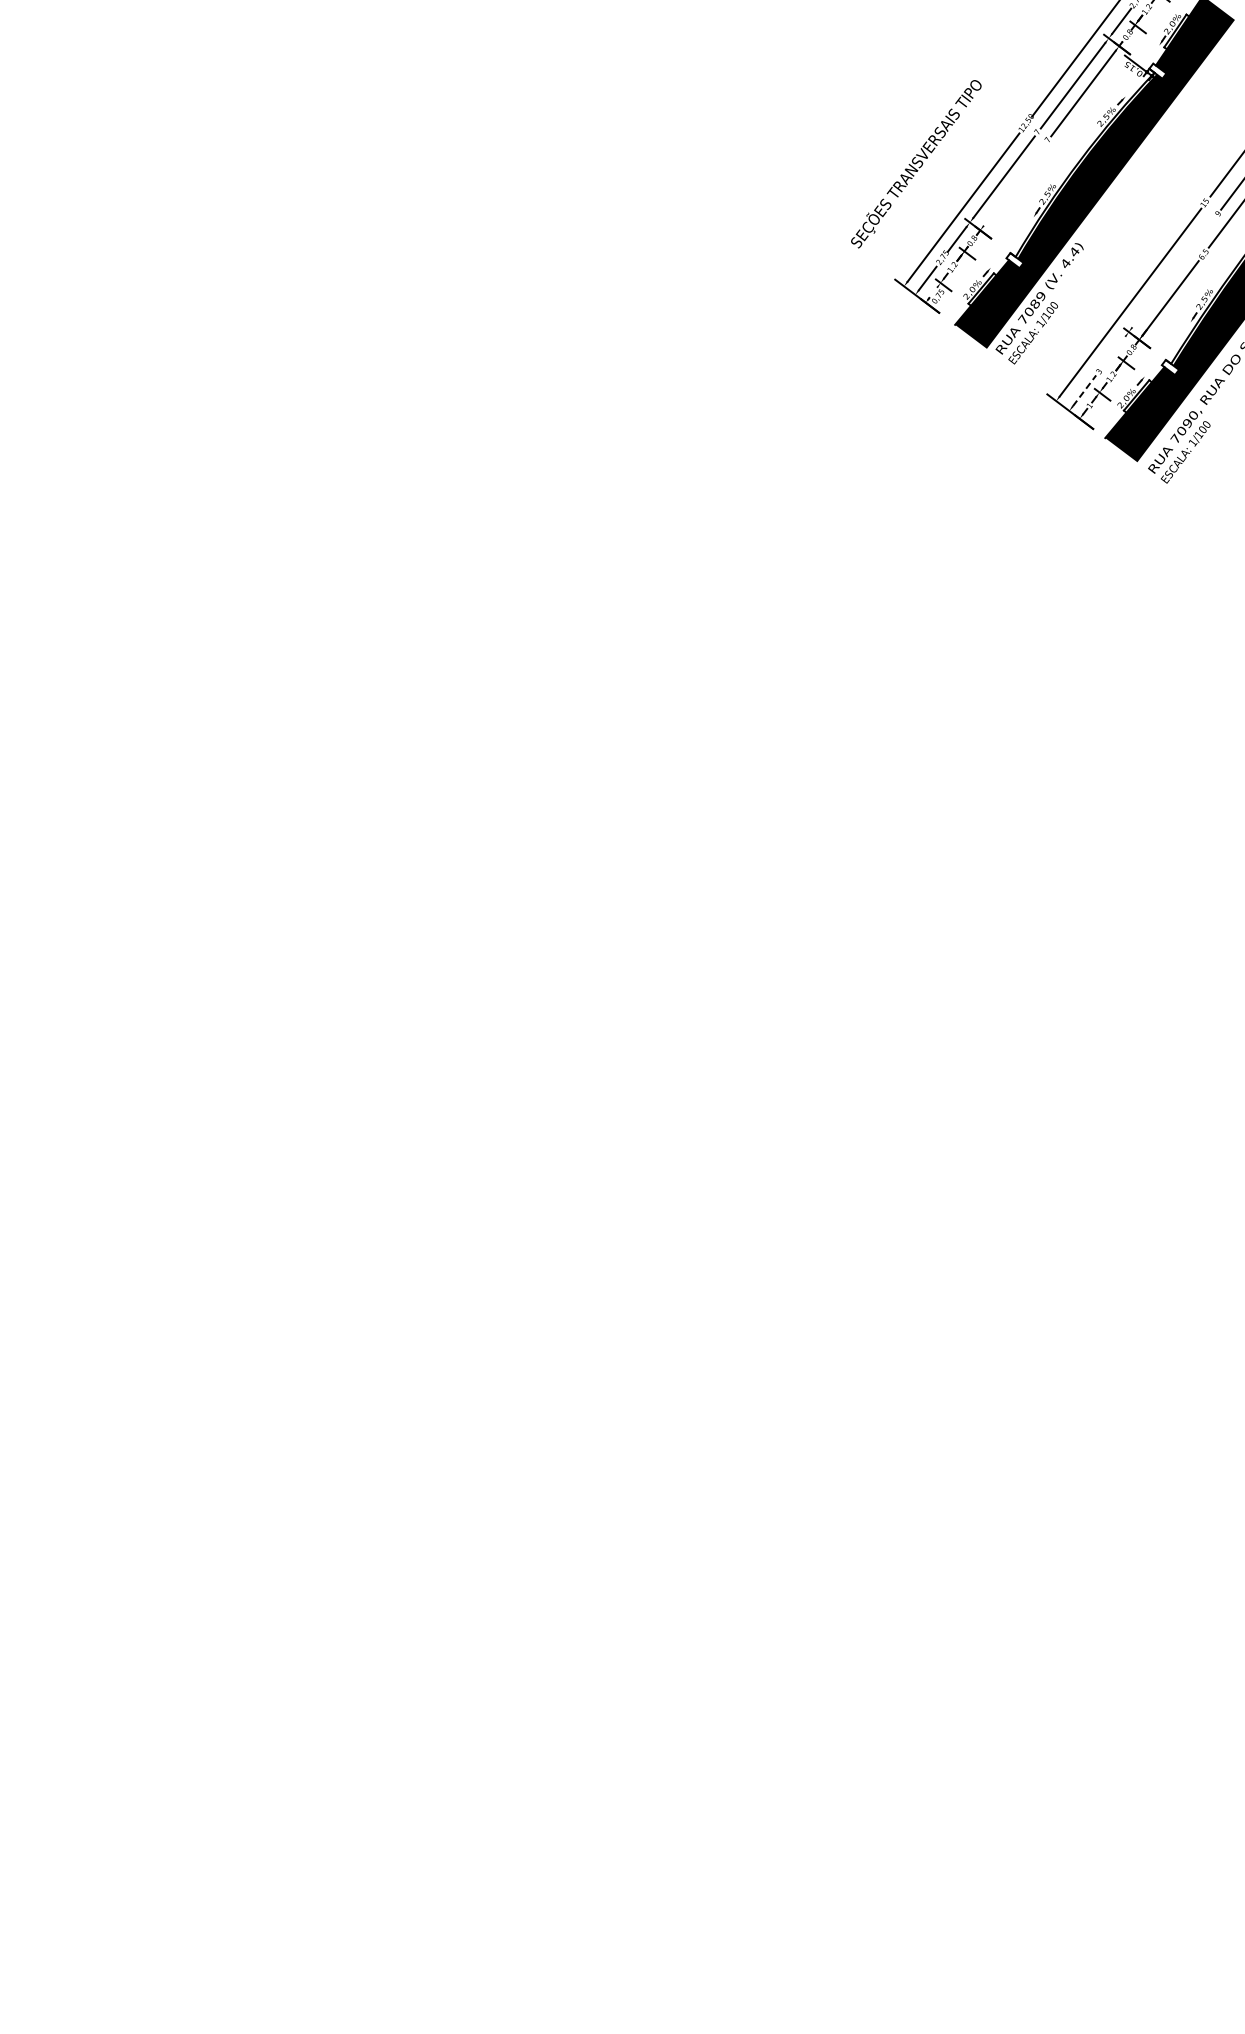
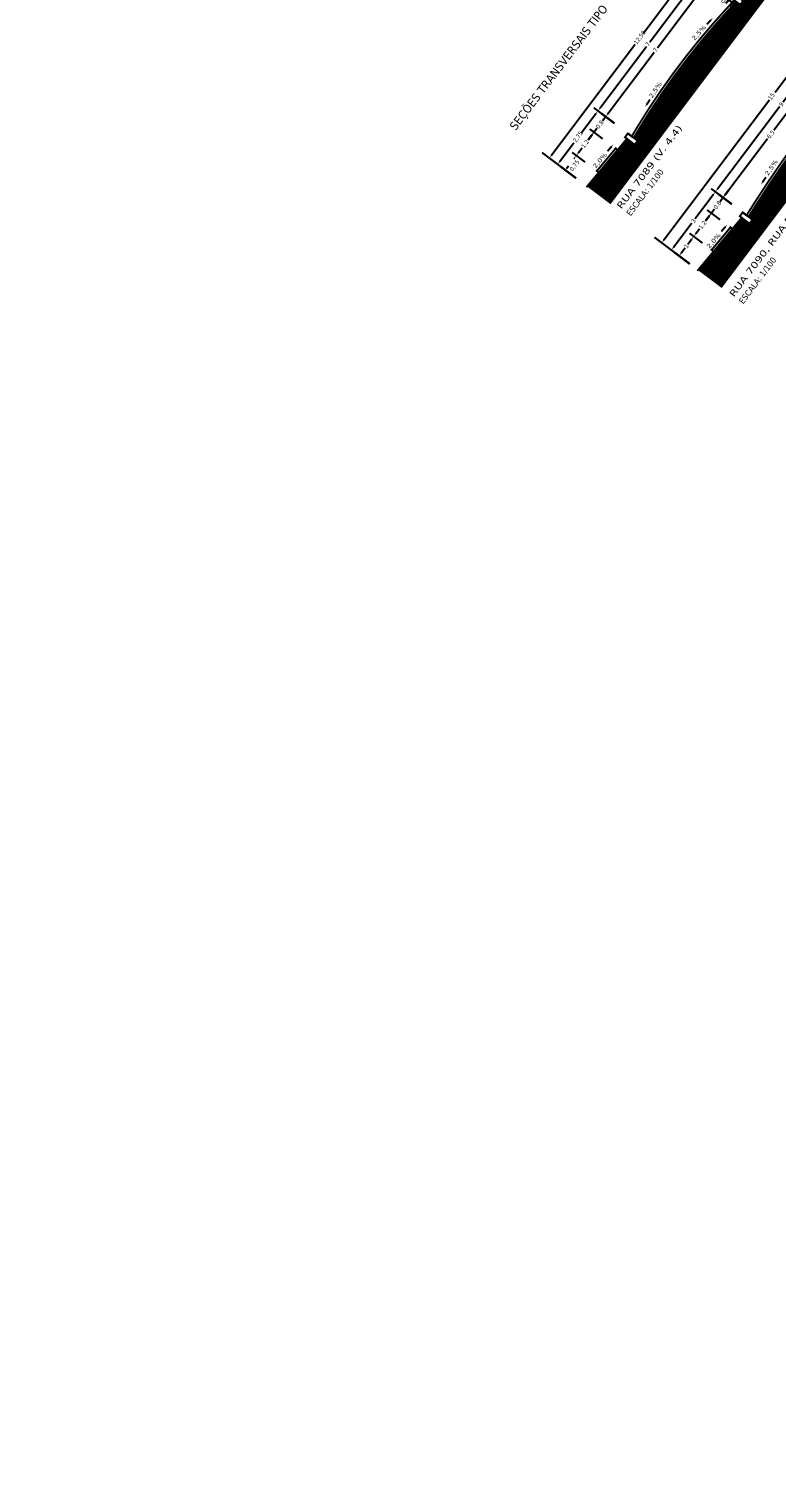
line: (1014, 184) -> (630, 82), added
line: (1173, 272) -> (748, 147), added
line: (1113, 351) -> (704, 206), added
line: (1084, 390) -> (682, 234), dashed -> solid

